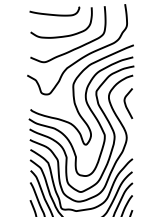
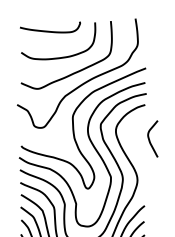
curve: (126, 103) -> (150, 138), moved

